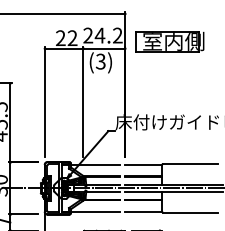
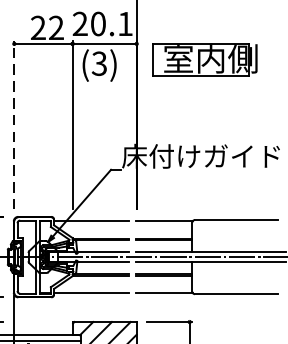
text: (108, 35) -> (111, 23), 24.2 -> 20.1
part: (169, 41) -> (204, 58), moved
line: (45, 101) -> (15, 124), solid -> dashed

